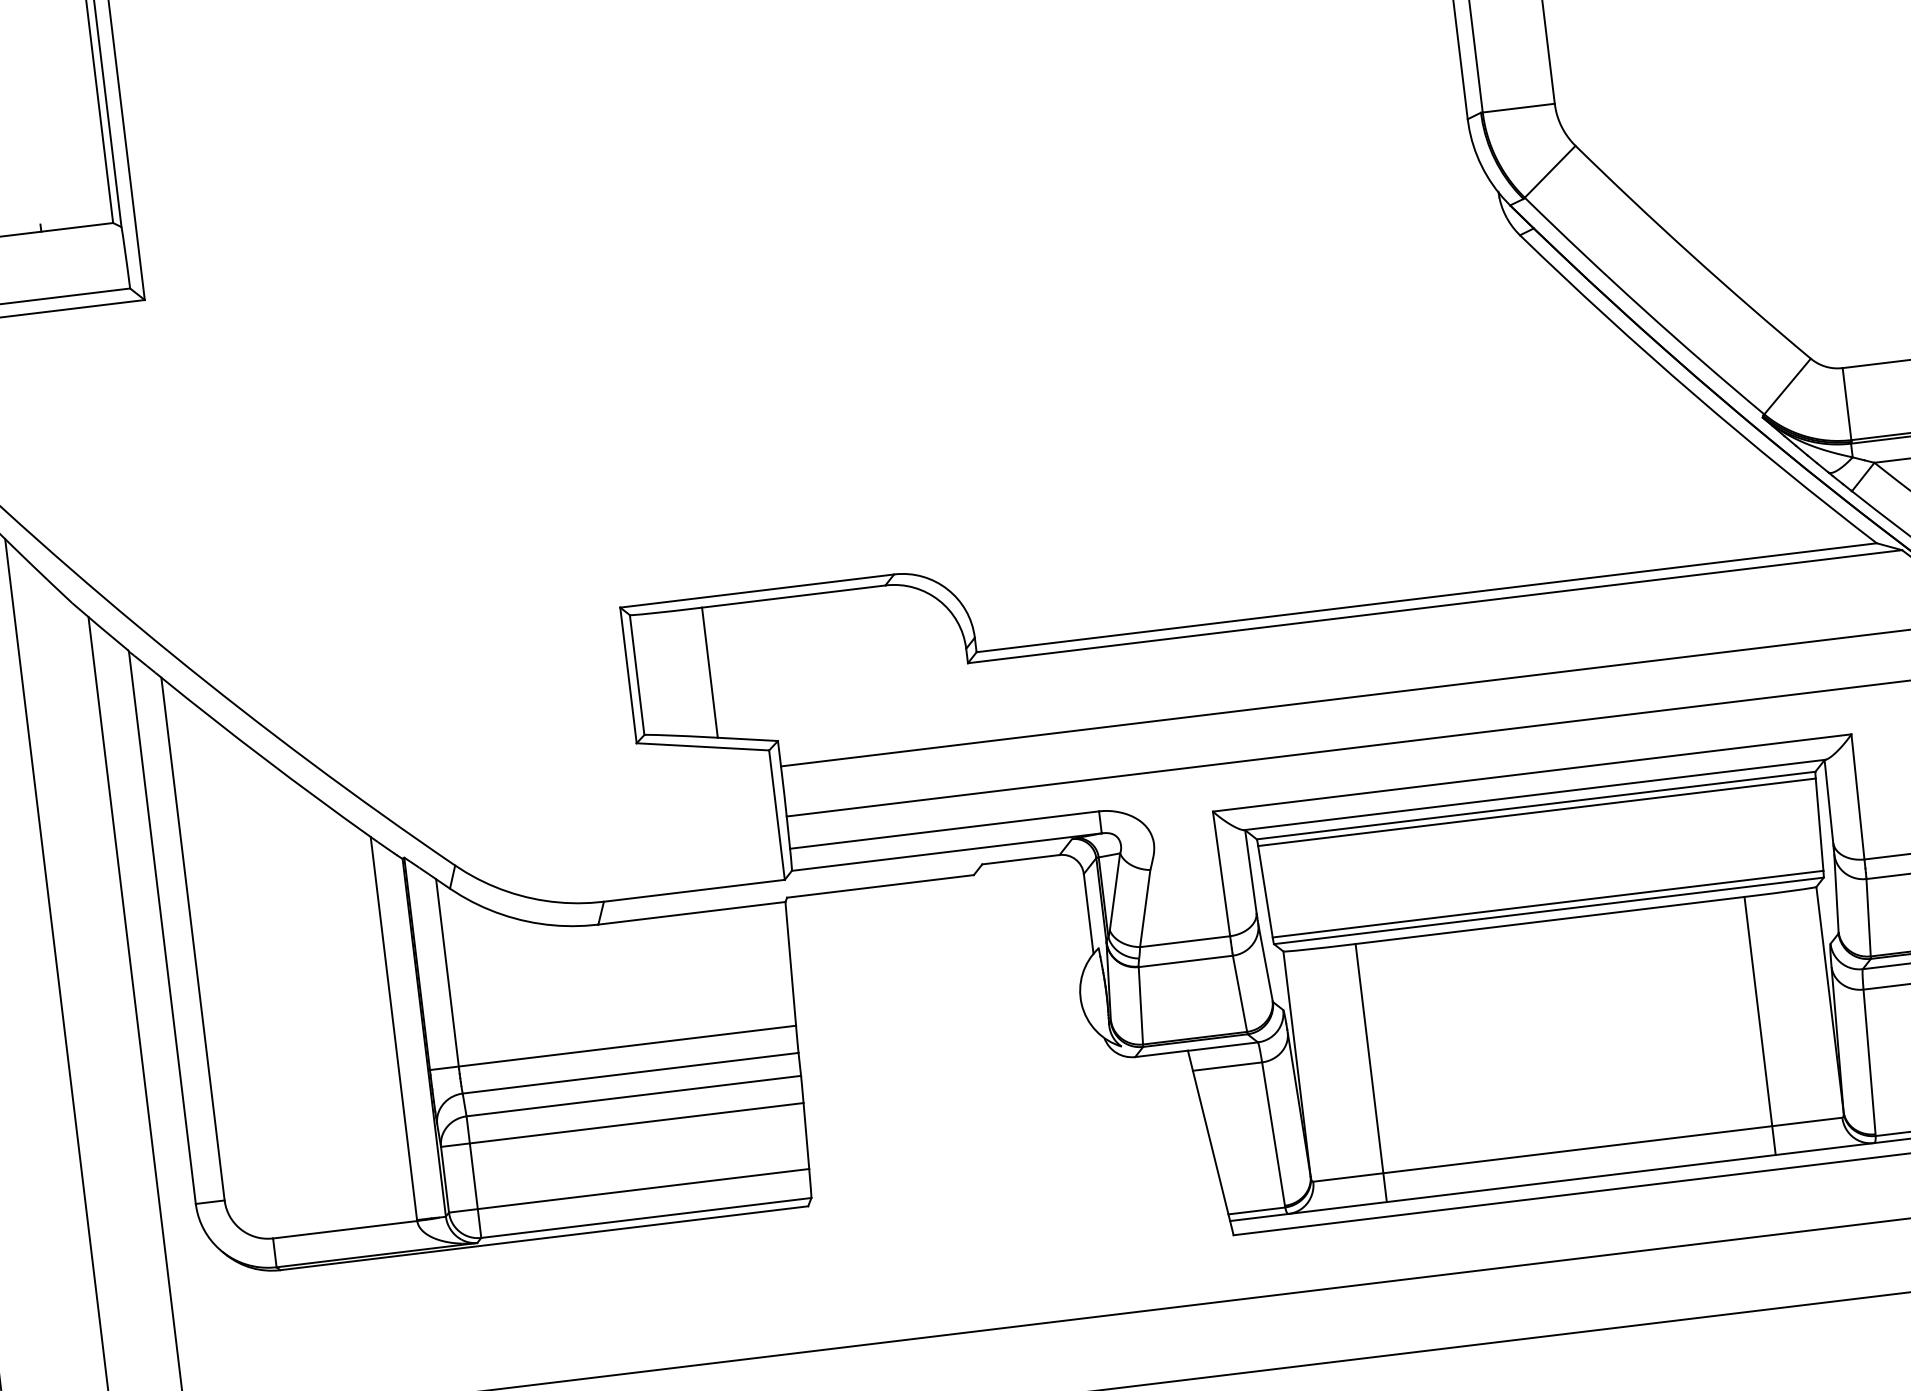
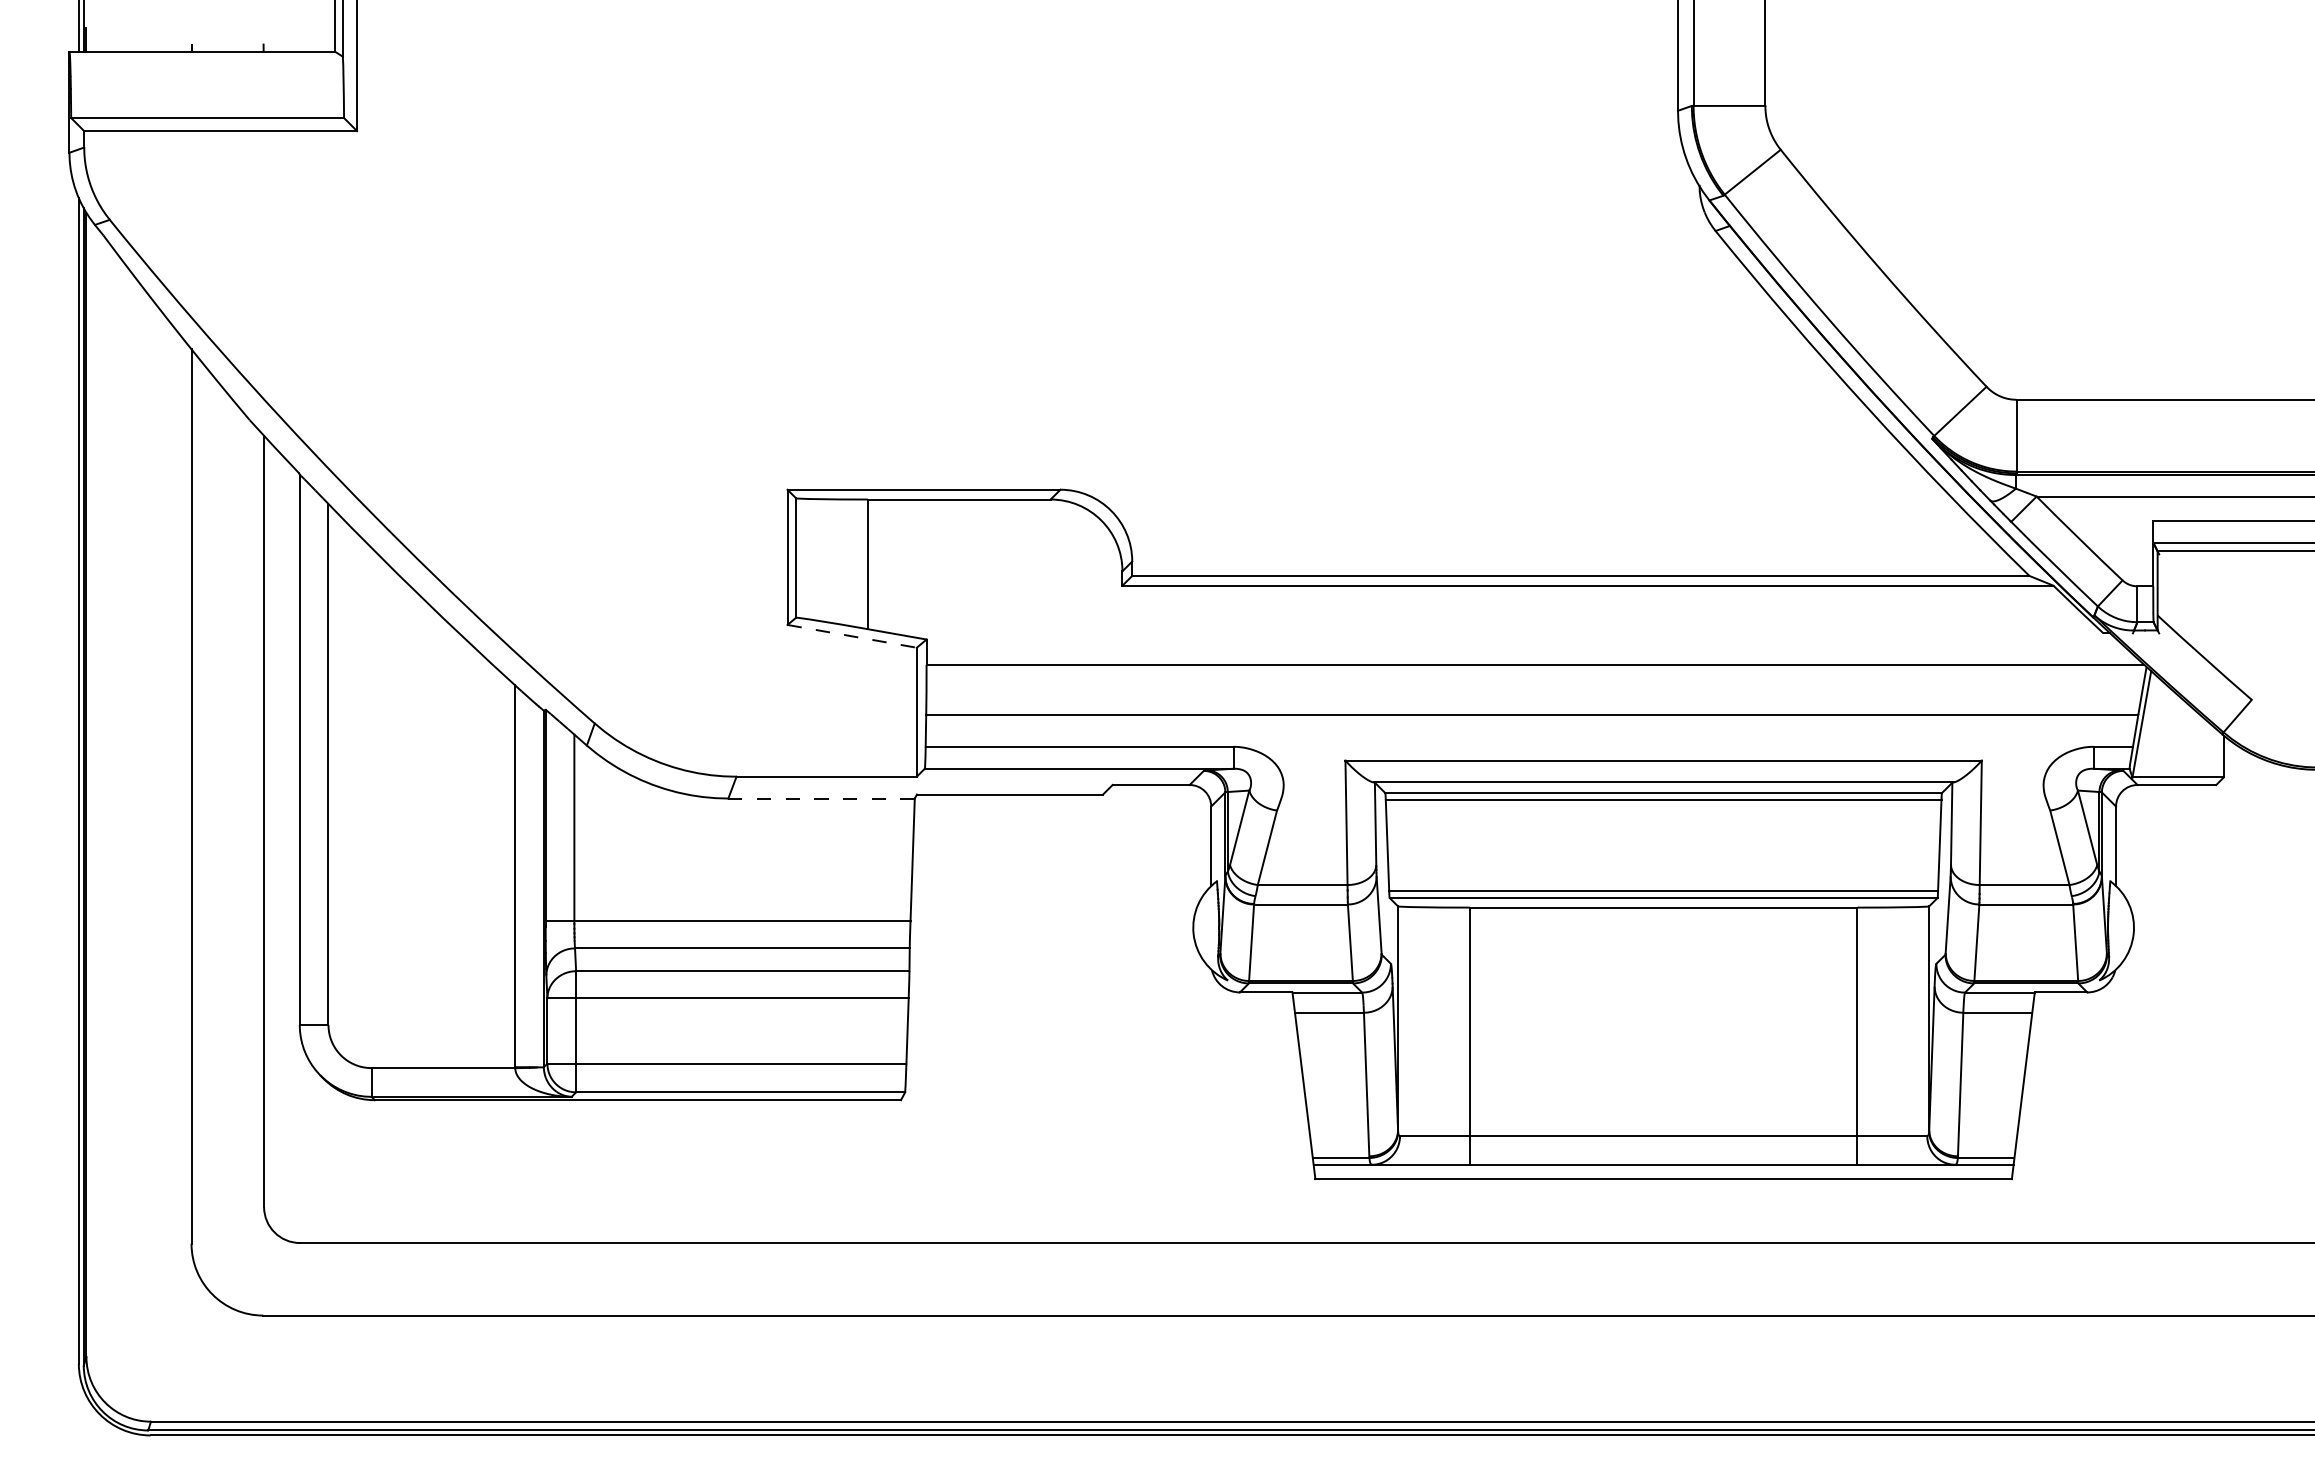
line: (703, 746) -> (852, 636), solid -> dashed
line: (691, 913) -> (821, 798), solid -> dashed

